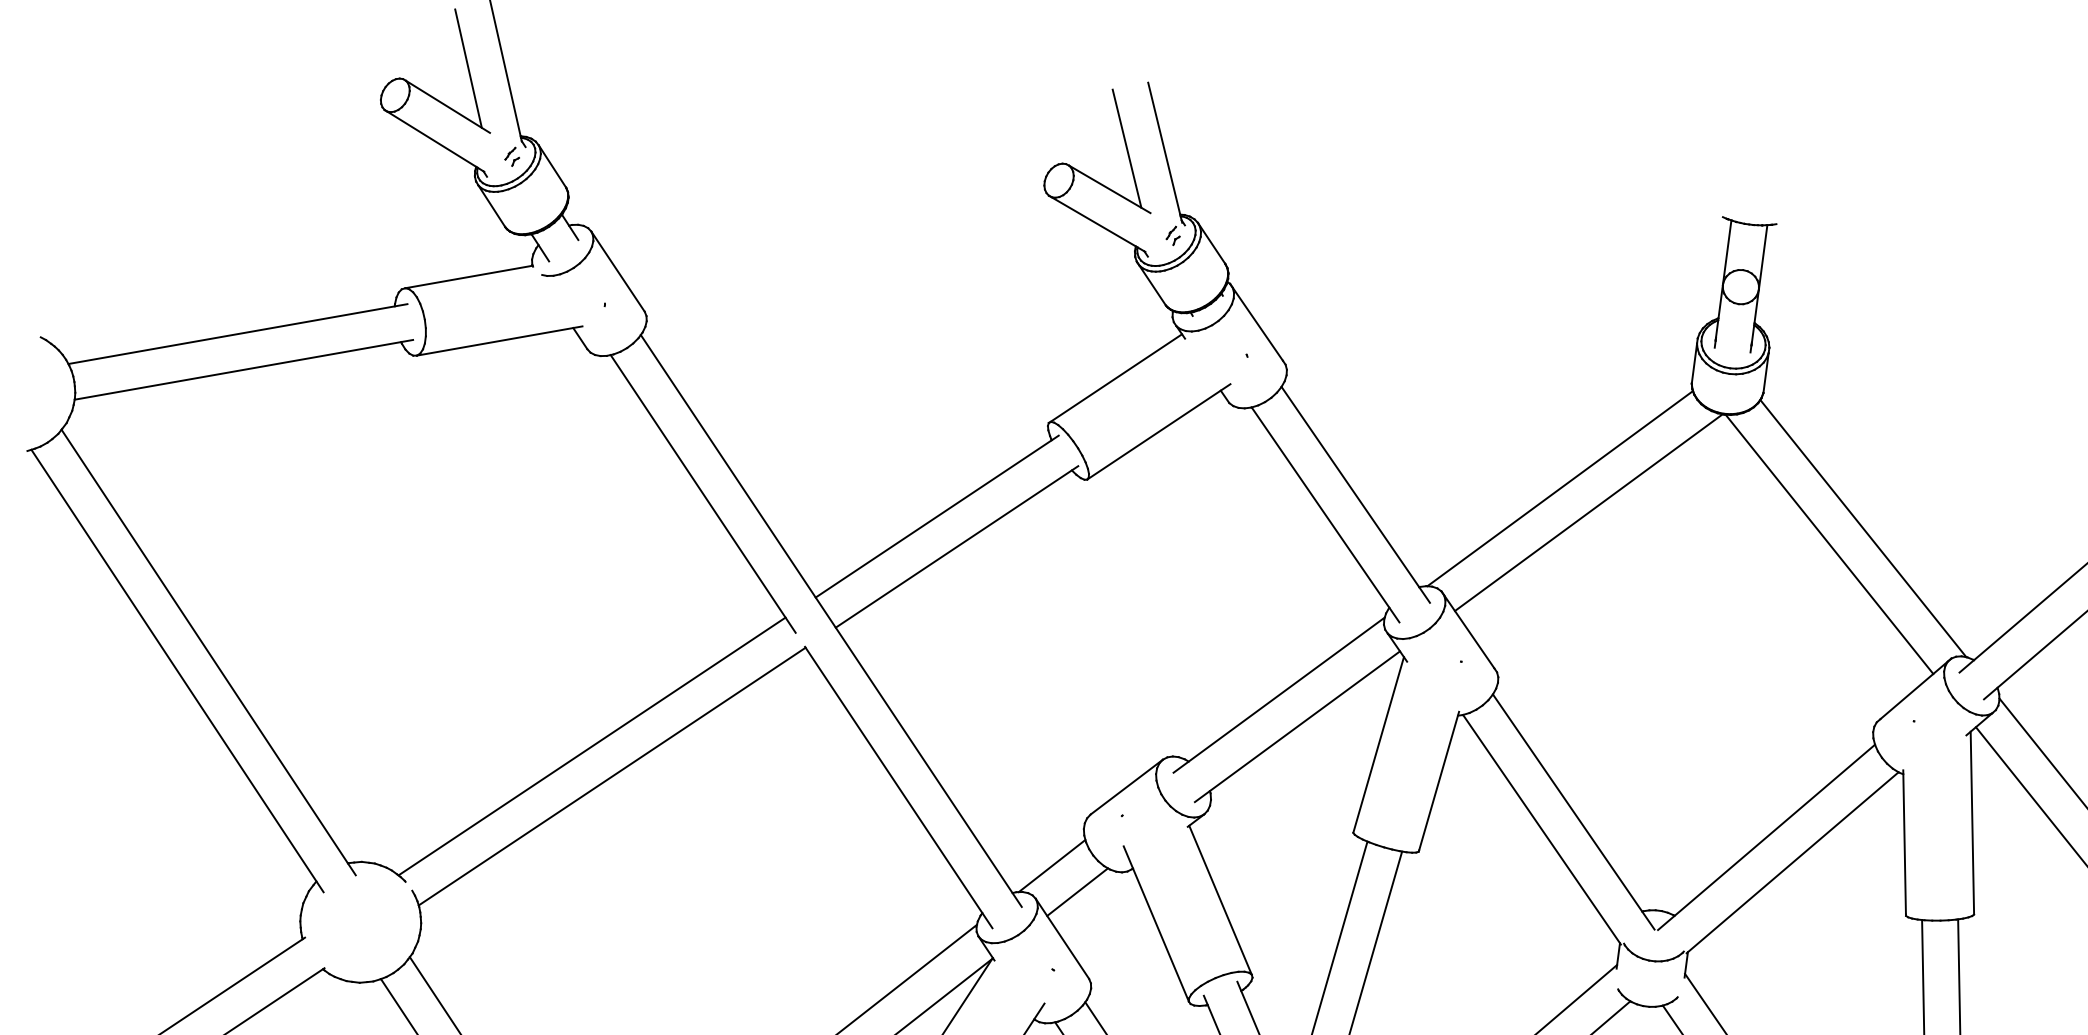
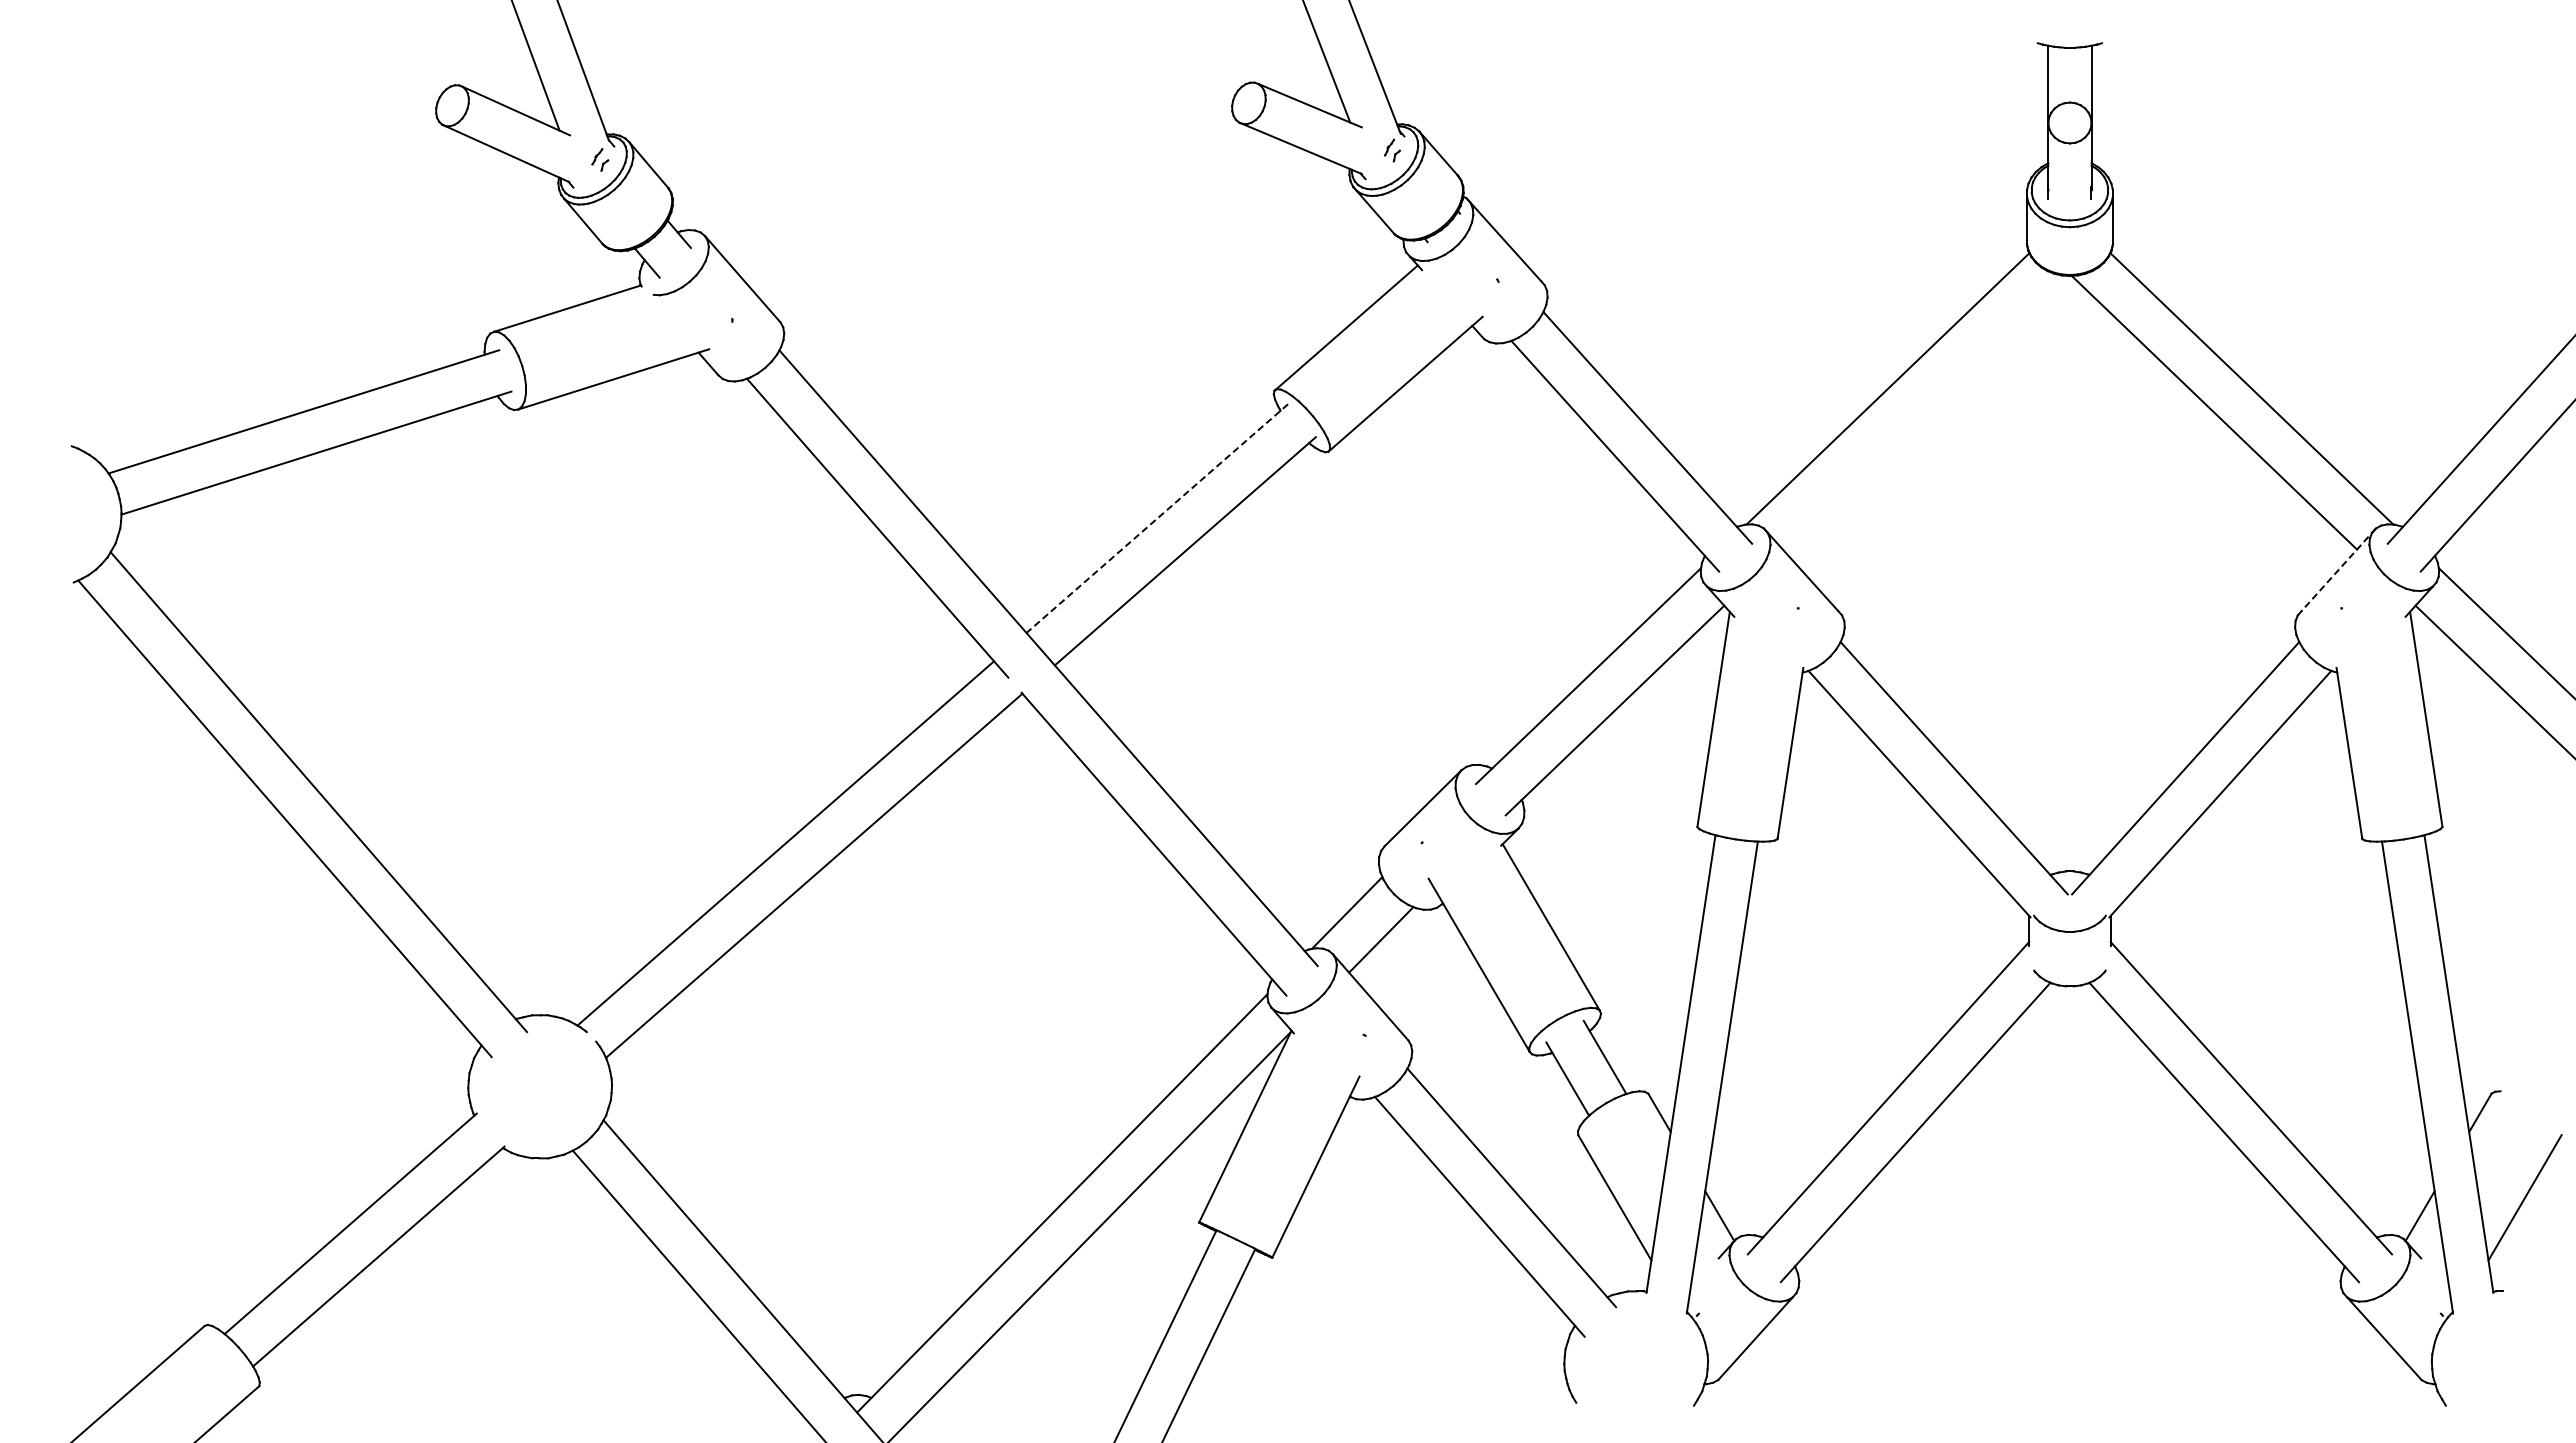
line: (1588, 512) -> (1925, 412), removed
line: (937, 516) -> (1157, 518), solid -> dashed
line: (1915, 688) -> (2338, 569), solid -> dashed

